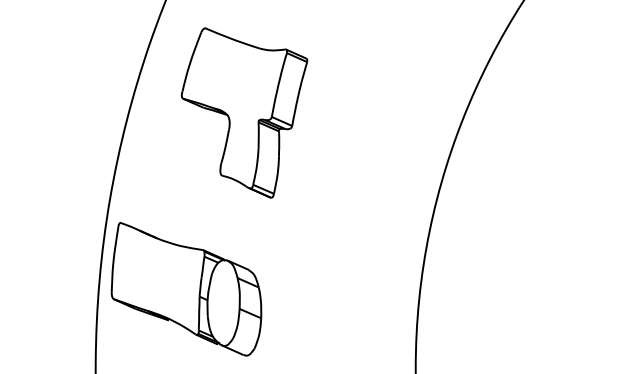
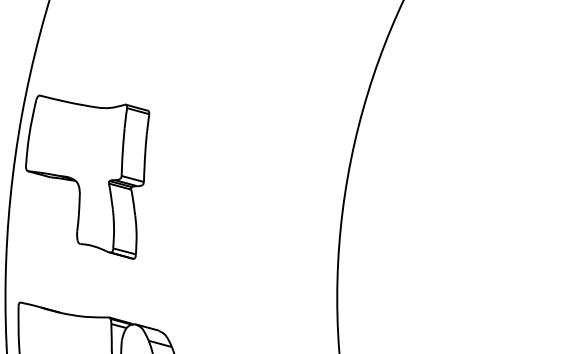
part: (244, 112) -> (92, 175), moved

